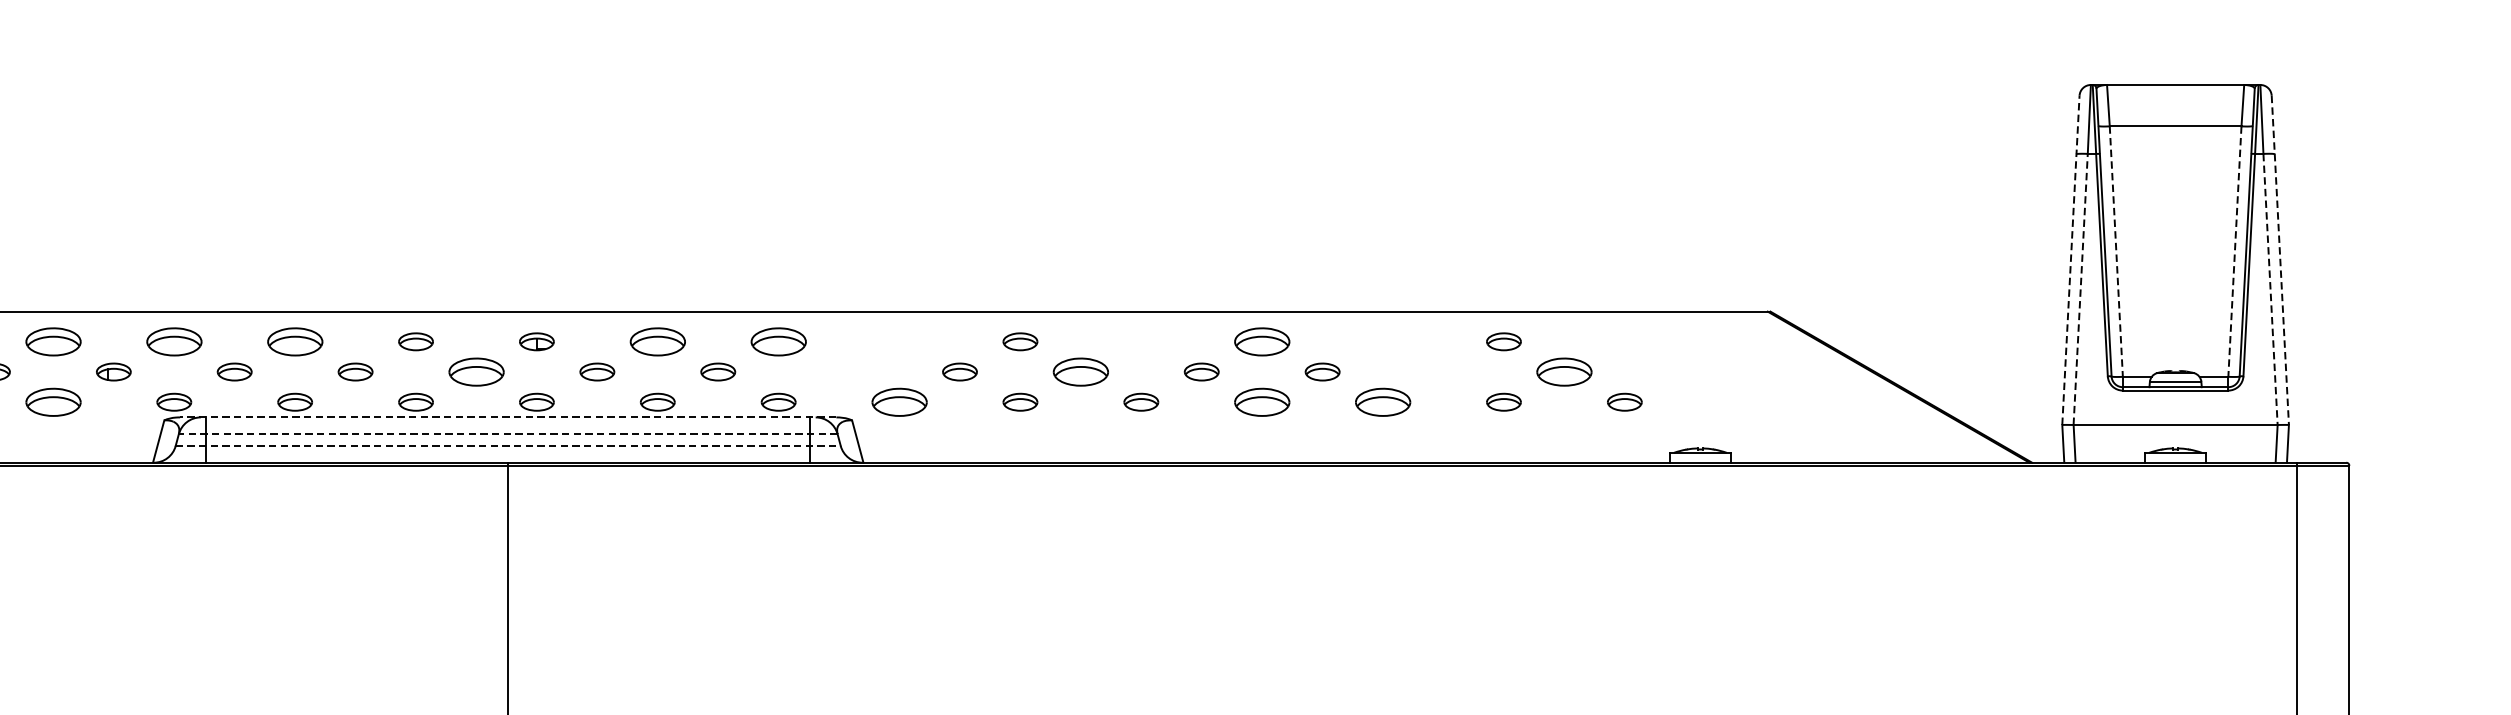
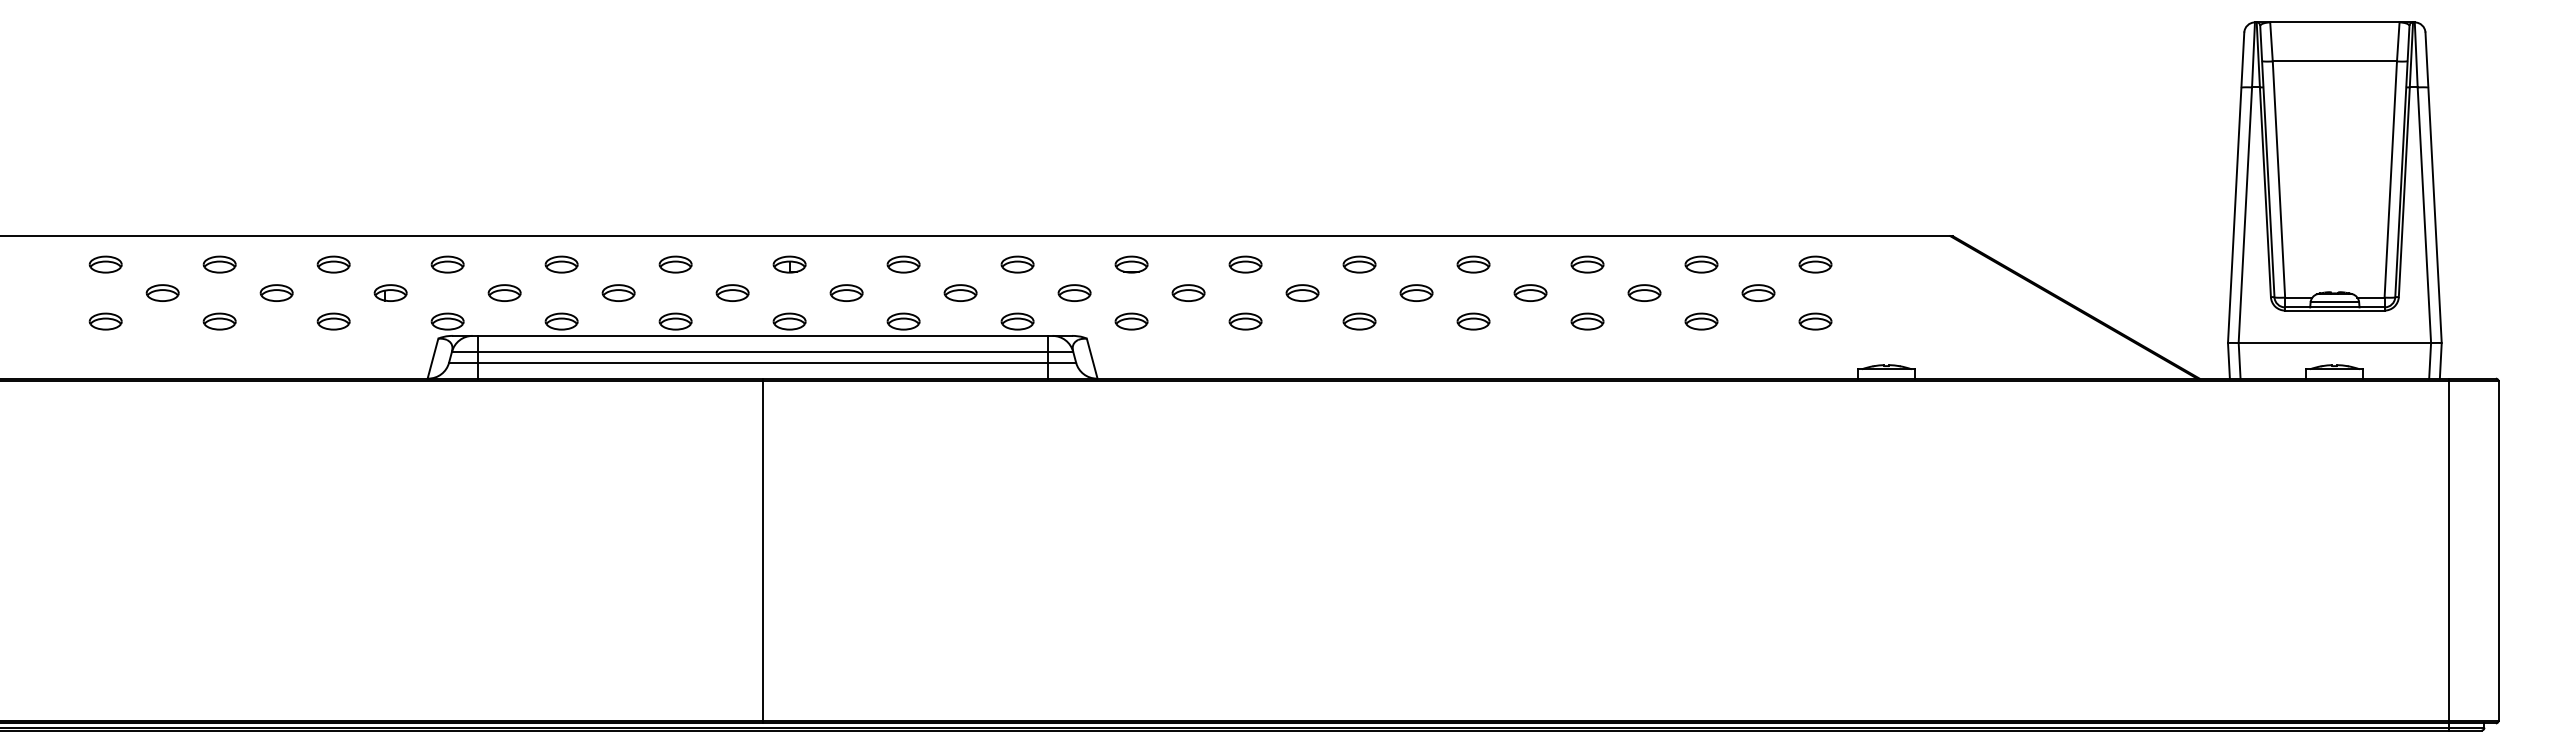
line: (2115, 252) -> (2278, 180), dashed -> solid
line: (2234, 252) -> (2390, 180), dashed -> solid
line: (2071, 260) -> (2236, 187), dashed -> solid
line: (2280, 261) -> (2433, 188), dashed -> solid
line: (2080, 289) -> (2245, 215), dashed -> solid
line: (2270, 289) -> (2424, 215), dashed -> solid
part: (53, 341) -> (333, 264), size x0.62
part: (174, 341) -> (447, 264), size x0.62
part: (294, 341) -> (561, 264), size x0.62
part: (657, 341) -> (903, 264), size x0.62
part: (778, 341) -> (1017, 264), size x0.62
part: (899, 341) -> (1131, 264), added
part: (1141, 341) -> (1359, 264), added
part: (1262, 341) -> (1473, 264), size x0.62
part: (1383, 341) -> (1587, 264), added
part: (1624, 341) -> (1815, 264), added
part: (476, 371) -> (732, 292), size x0.62
part: (838, 371) -> (1074, 292), added
part: (1080, 371) -> (1302, 292), size x0.62
part: (1443, 371) -> (1644, 292), added
part: (1564, 371) -> (1758, 292), size x0.62
part: (53, 402) -> (333, 321), size x0.62
part: (899, 402) -> (1131, 321), size x0.62
part: (1262, 402) -> (1473, 321), size x0.62
part: (1383, 402) -> (1587, 321), size x0.62
line: (508, 416) -> (762, 335), dashed -> solid
line: (508, 433) -> (762, 351), dashed -> solid
line: (508, 445) -> (762, 362), dashed -> solid

